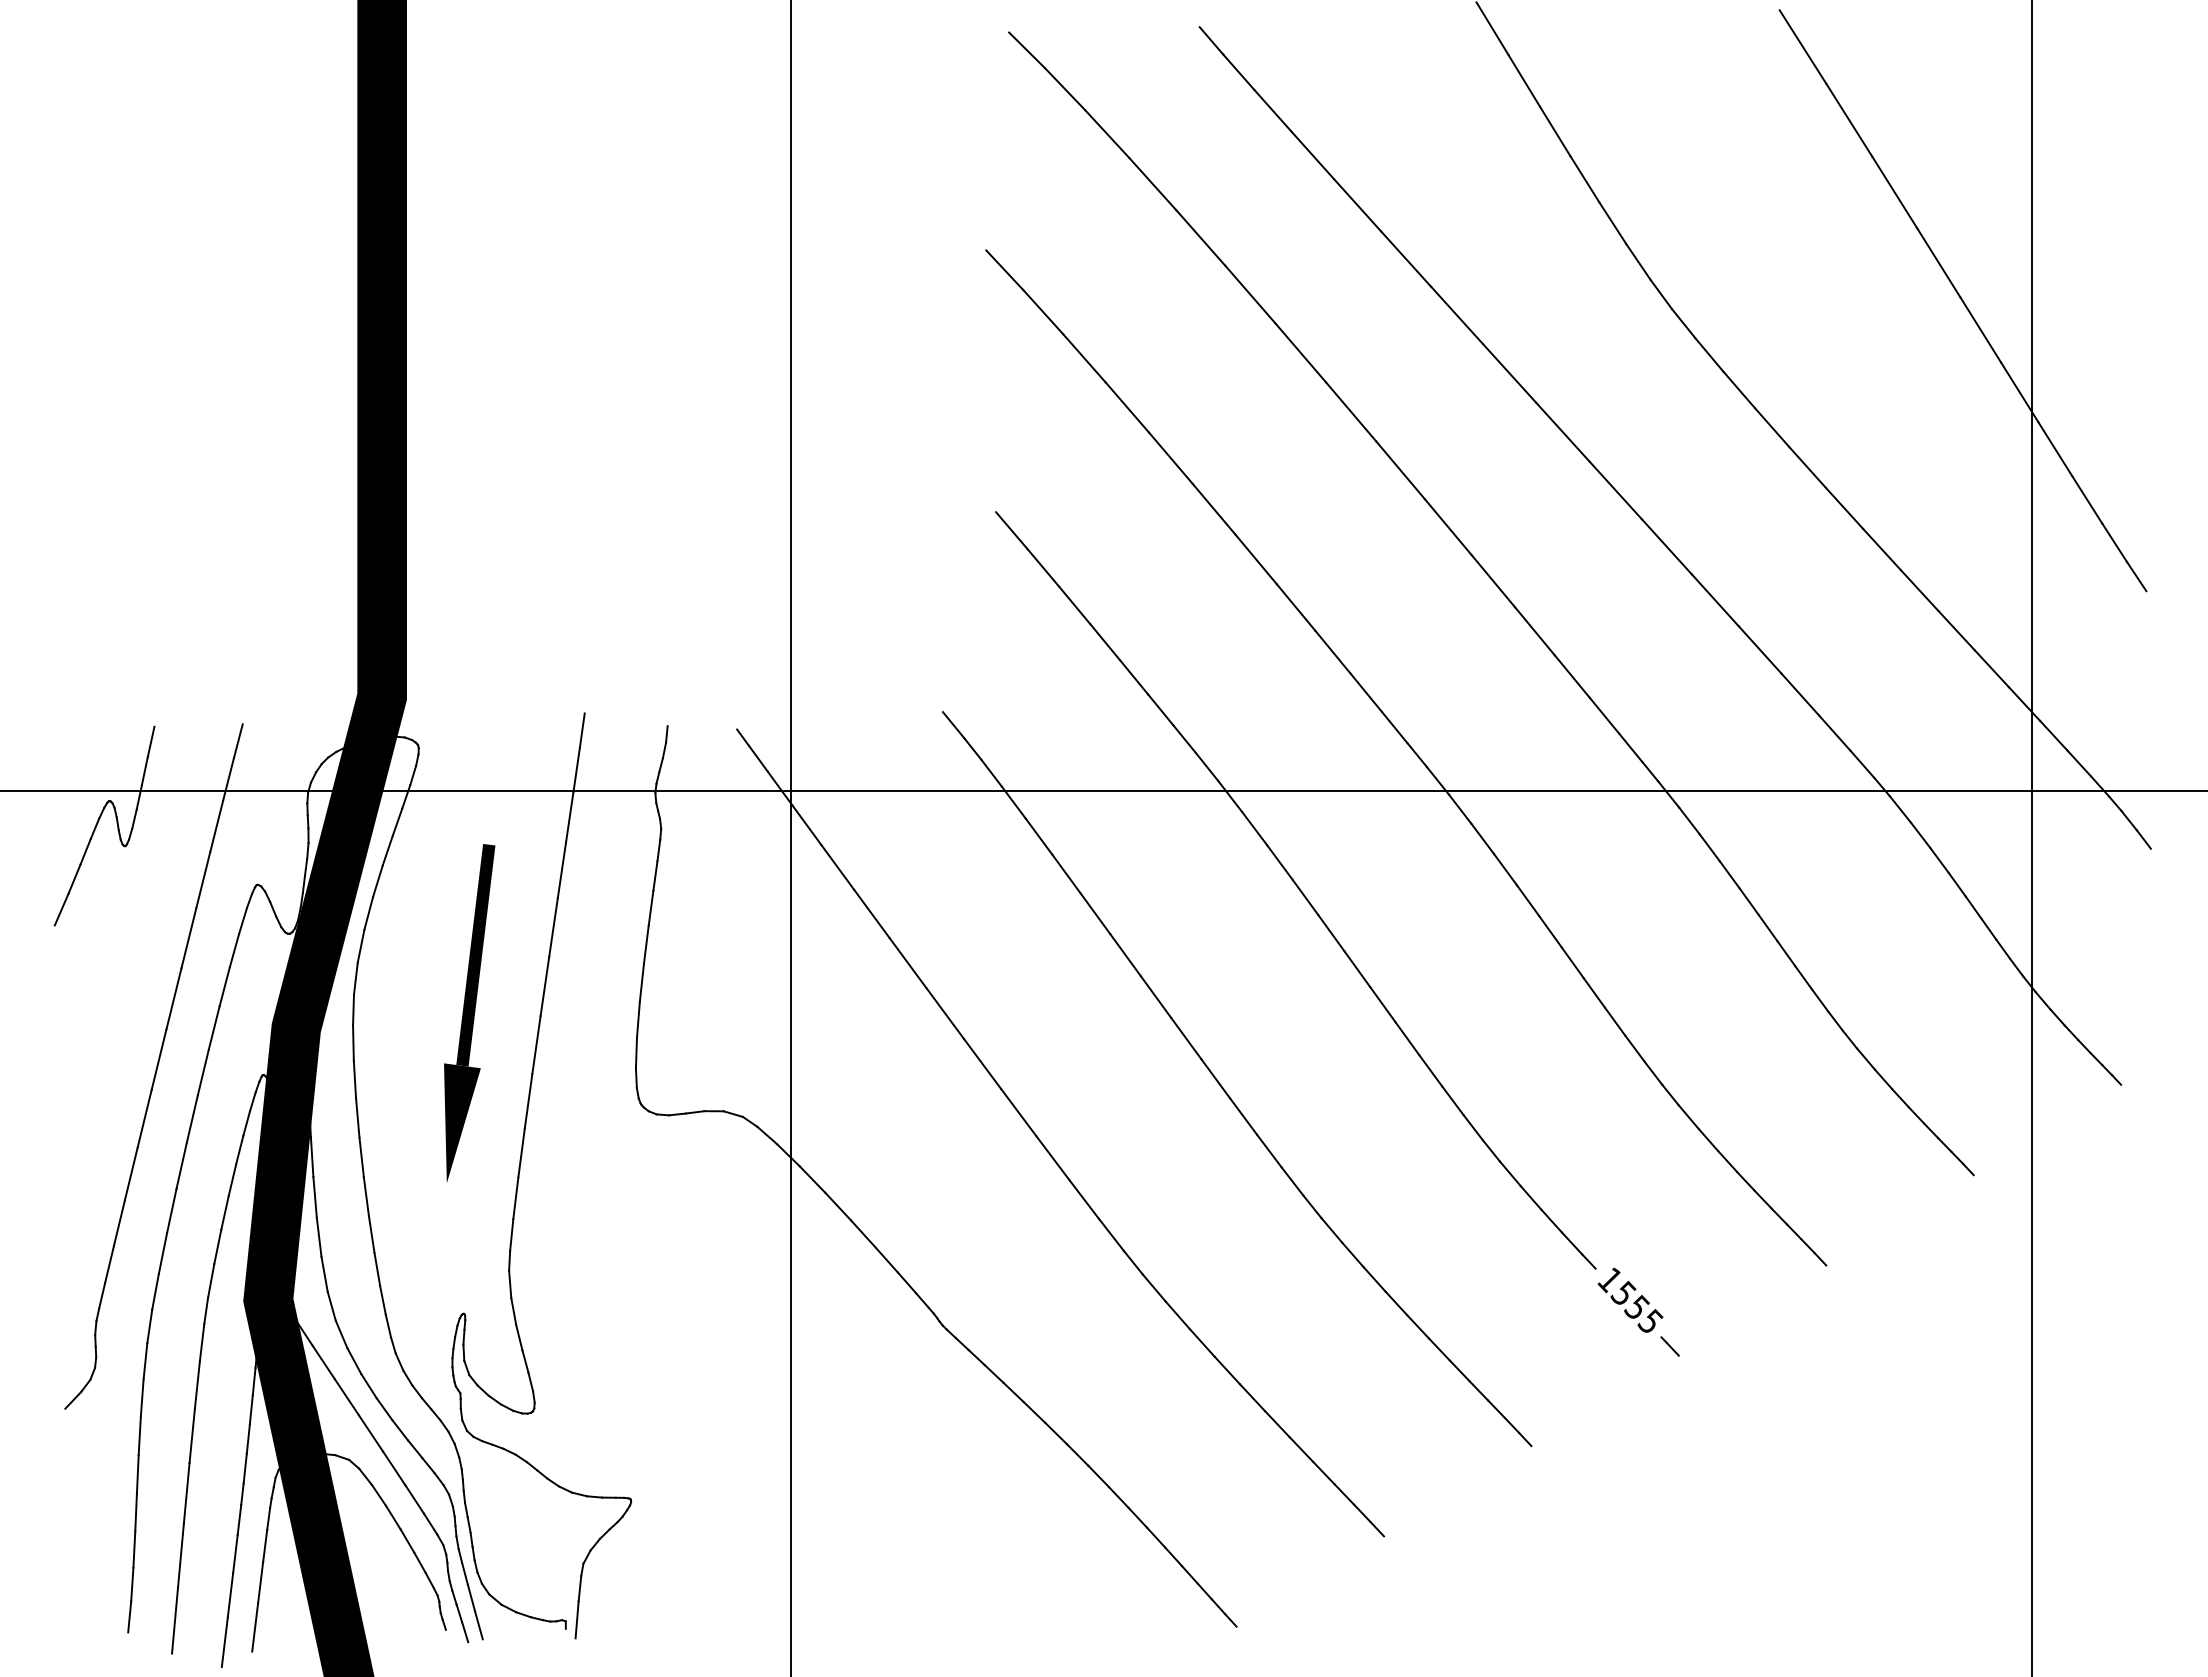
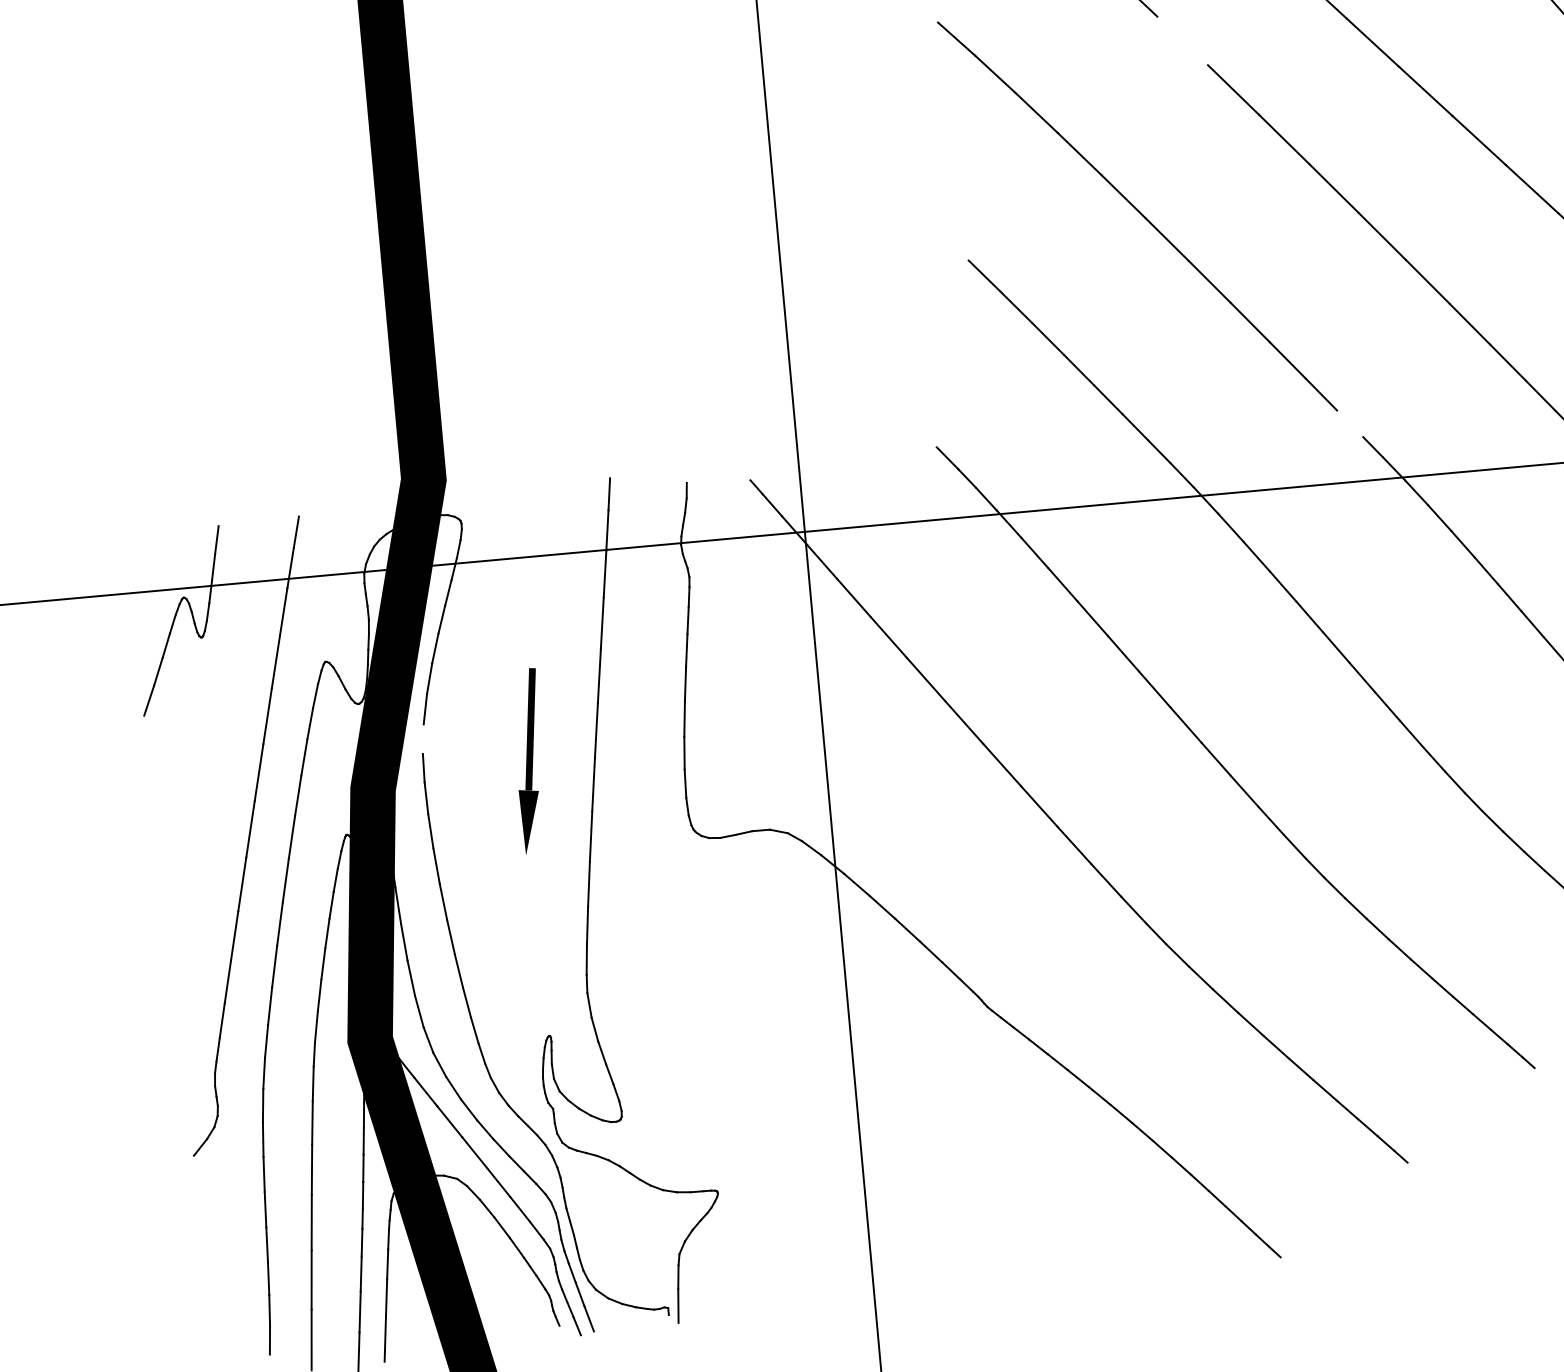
line: (1250, 294) -> (1182, 40), removed
line: (1394, 727) -> (1350, 423), removed
line: (355, 978) -> (422, 739), removed
part: (469, 1013) -> (529, 761), size x0.6

